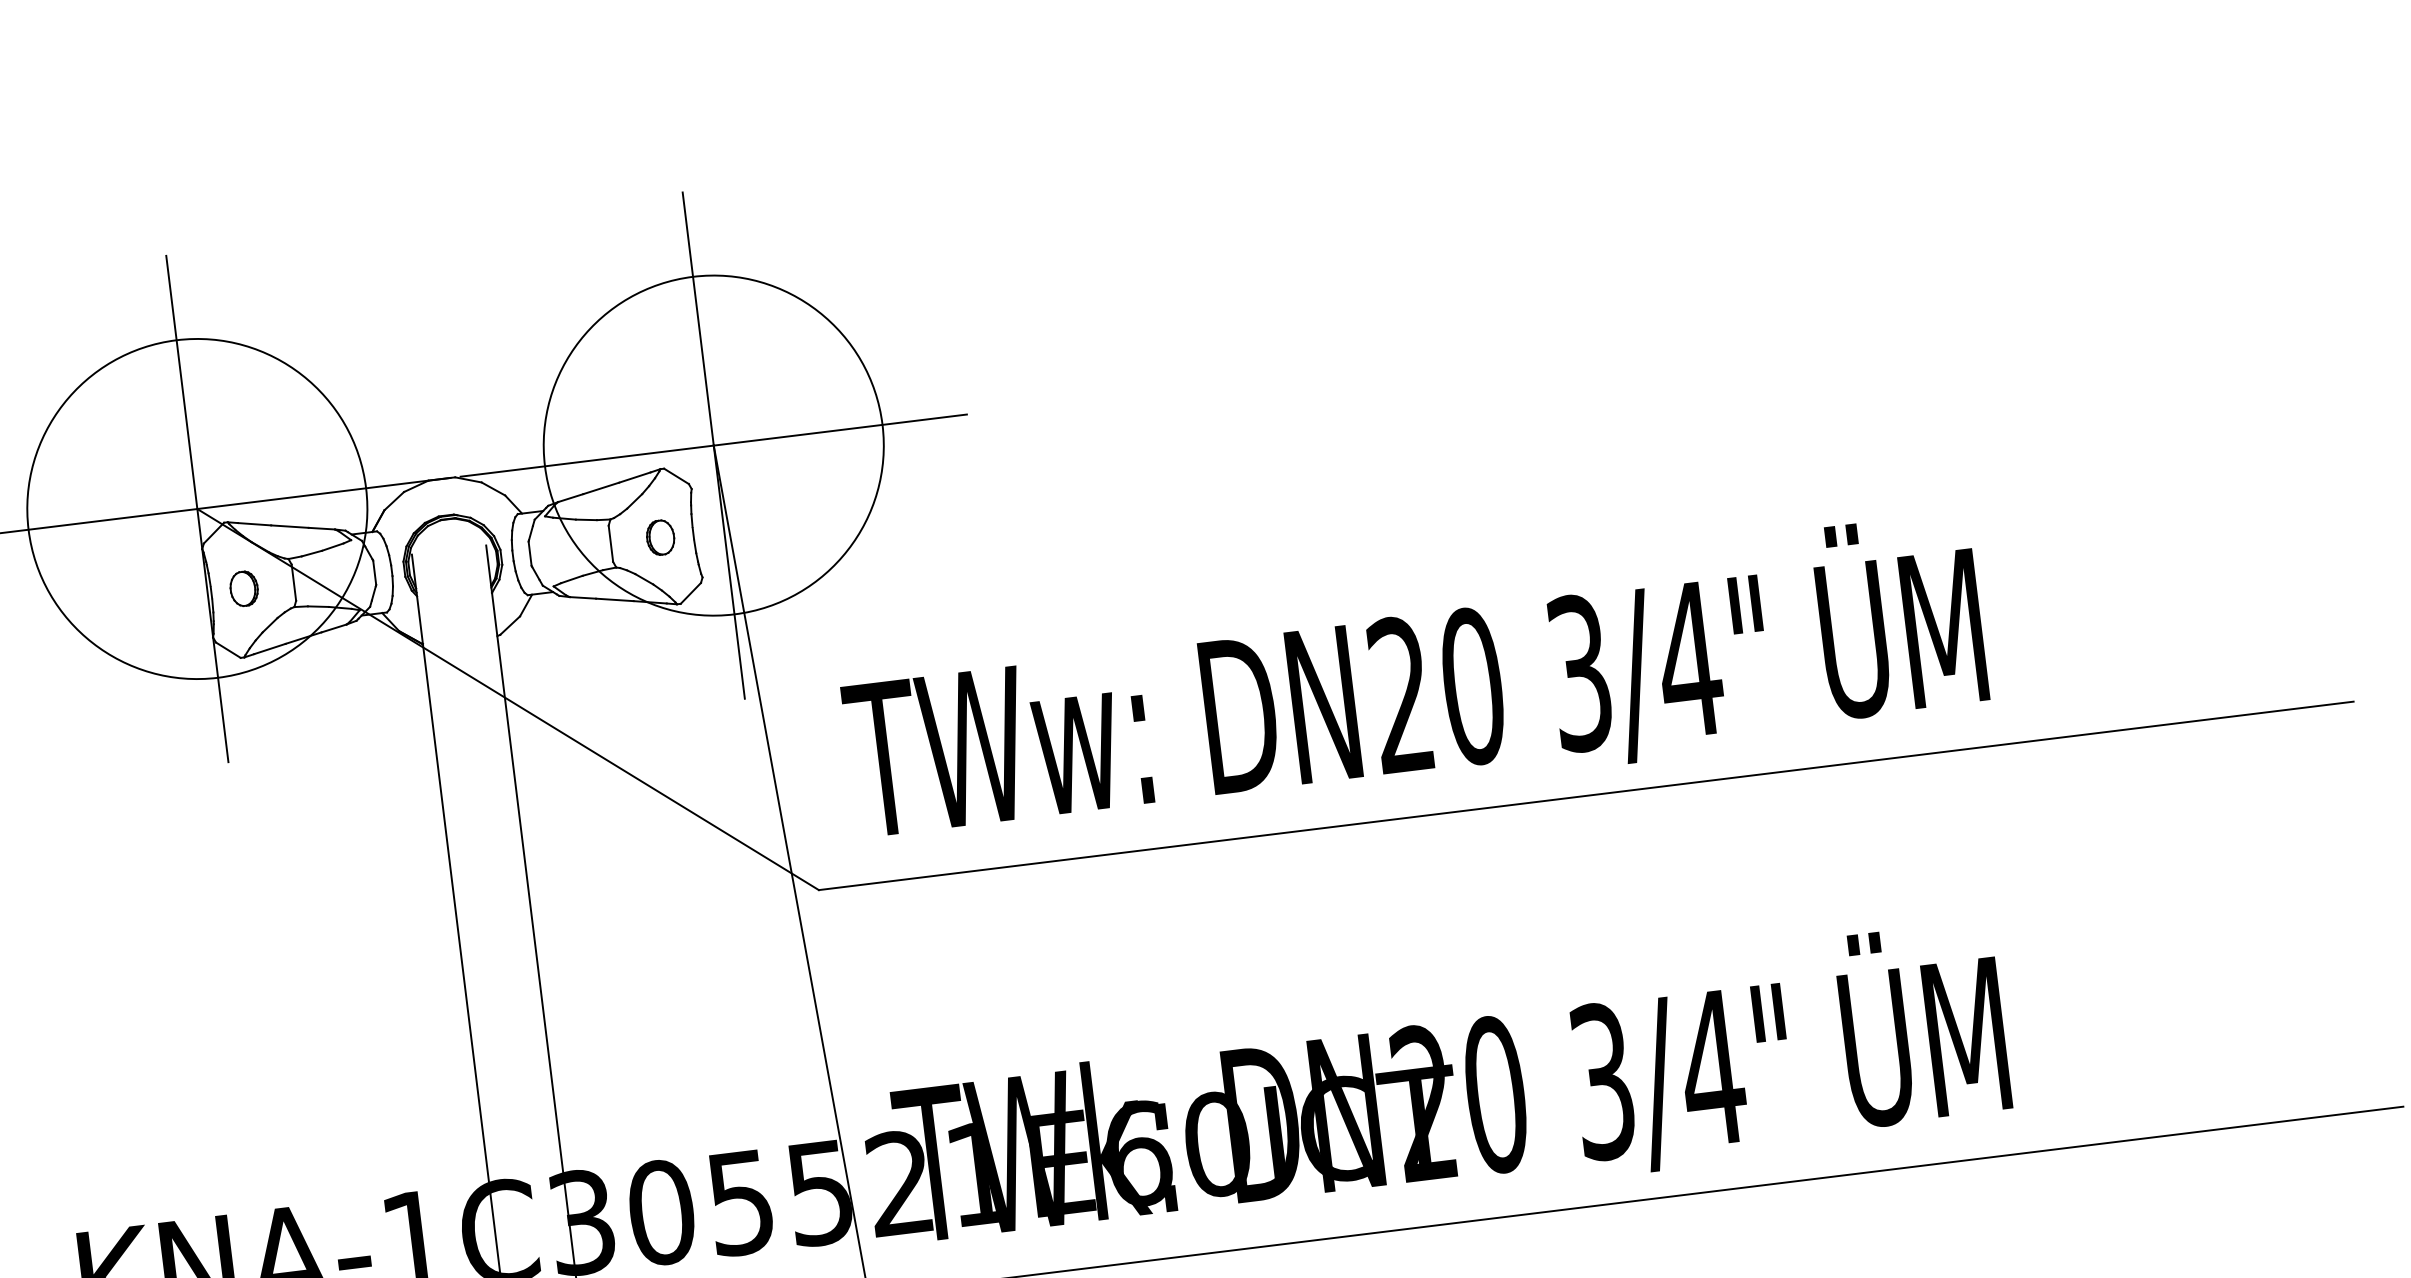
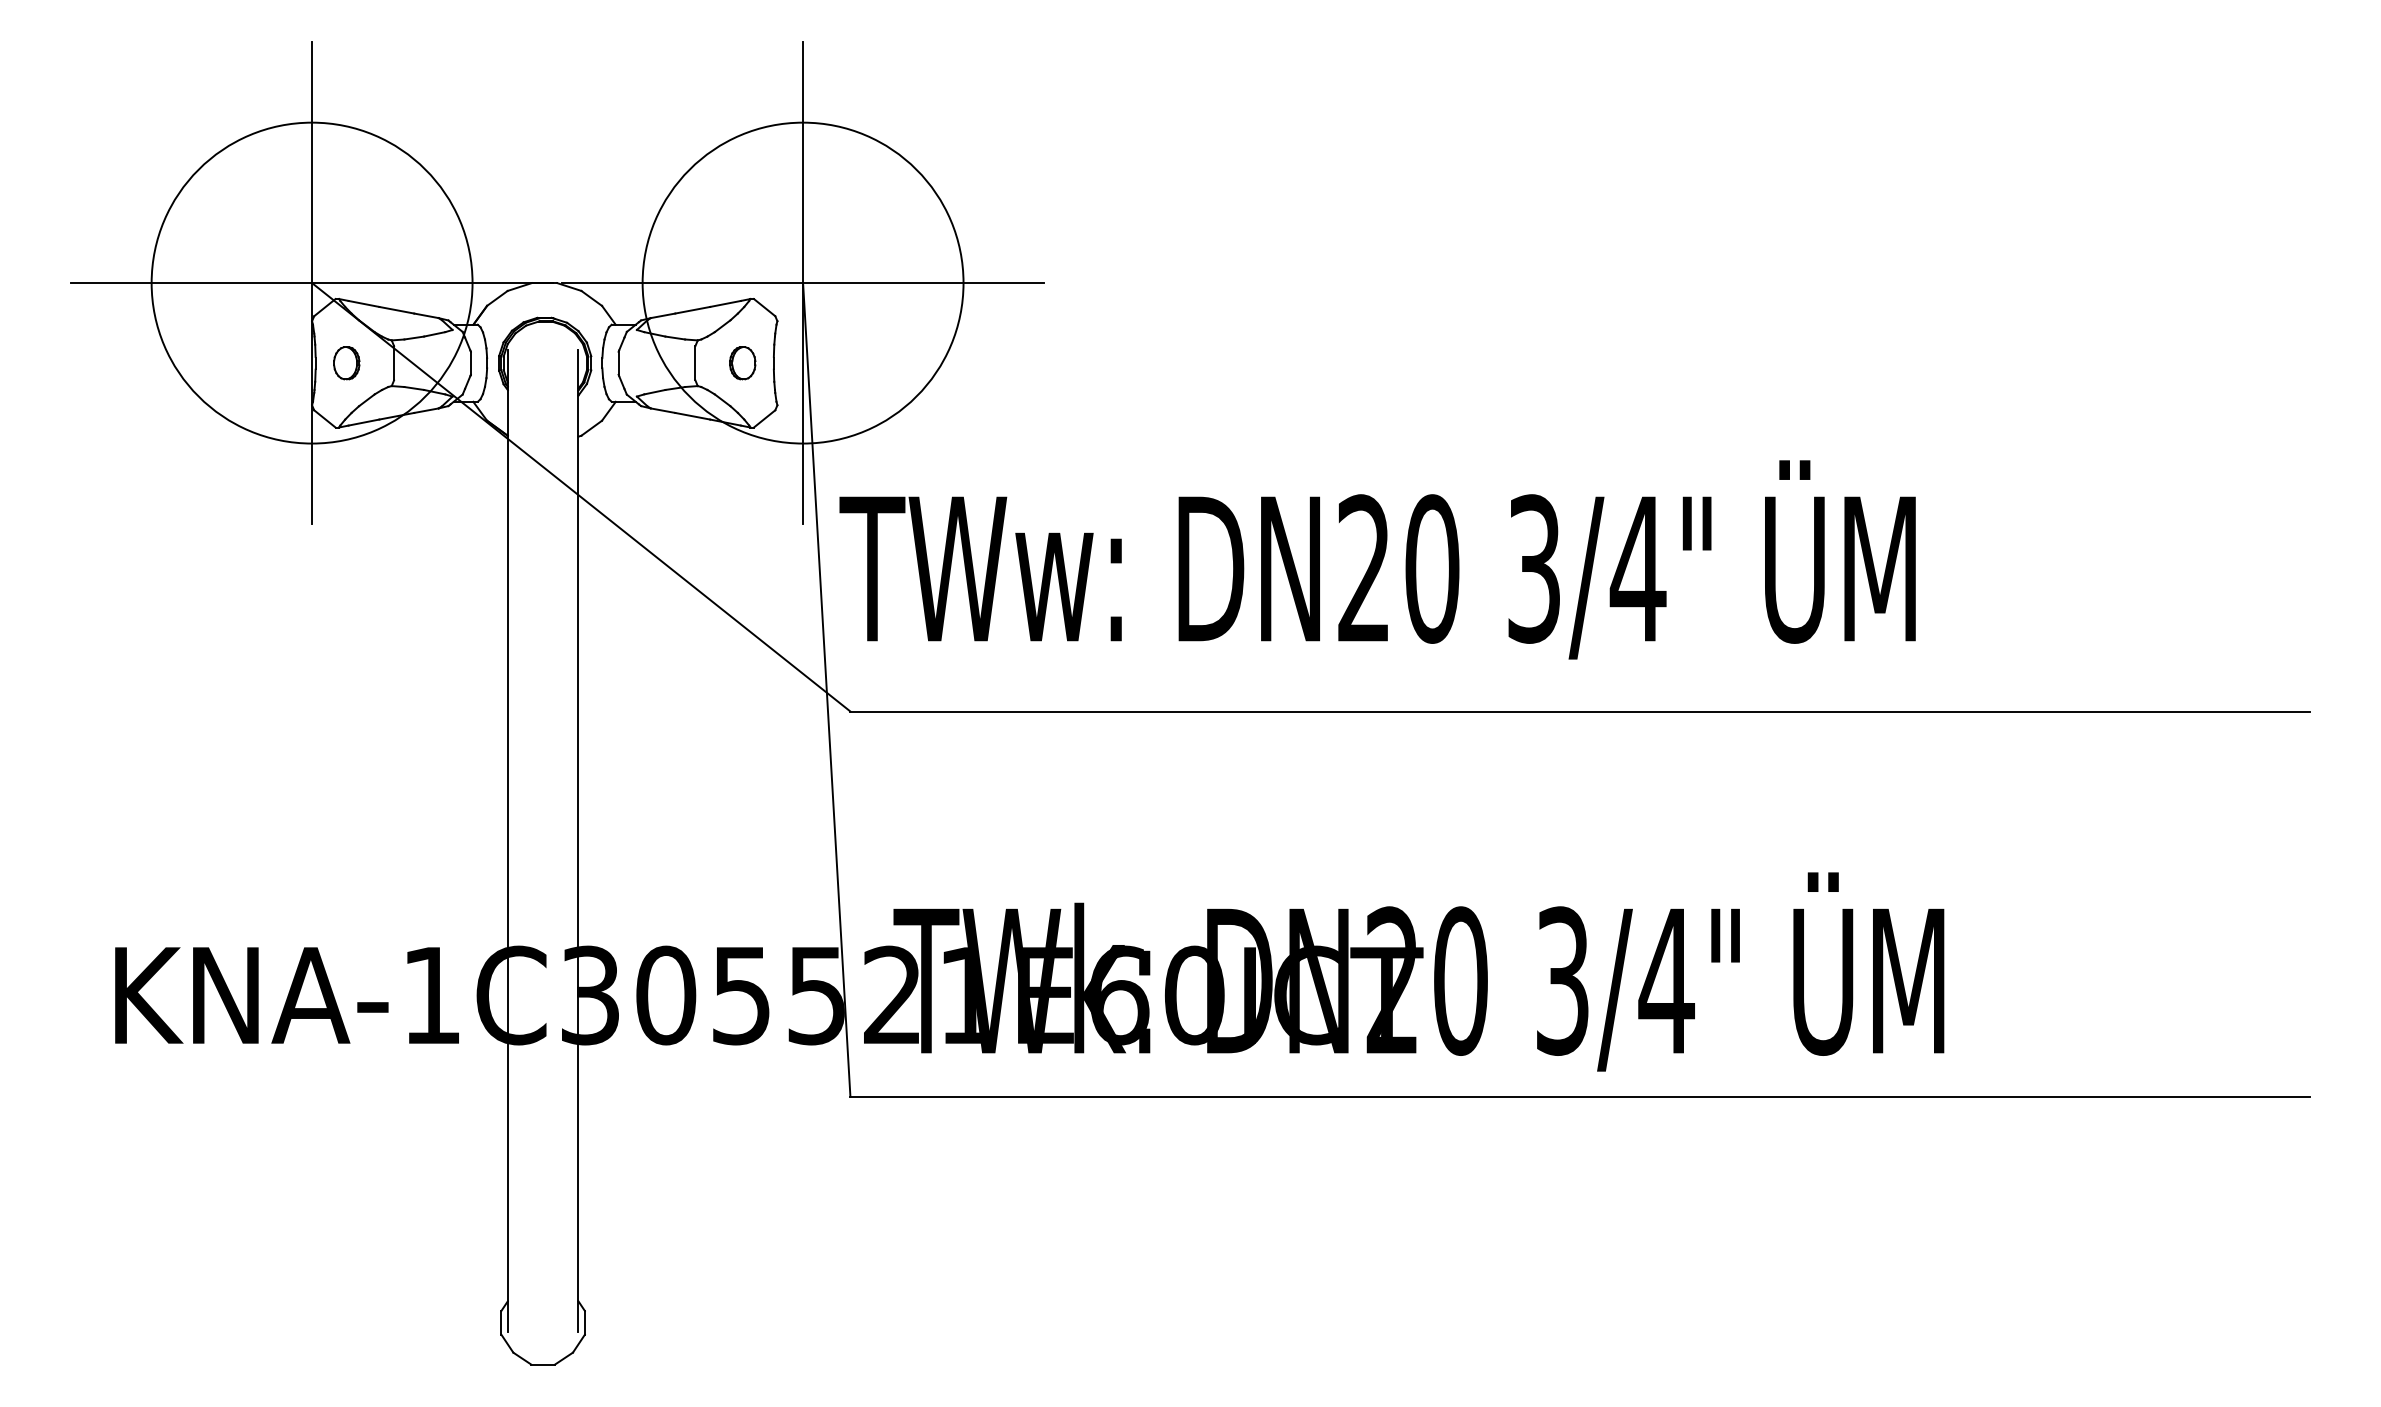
text: (1413, 683) -> (1377, 559), moved

